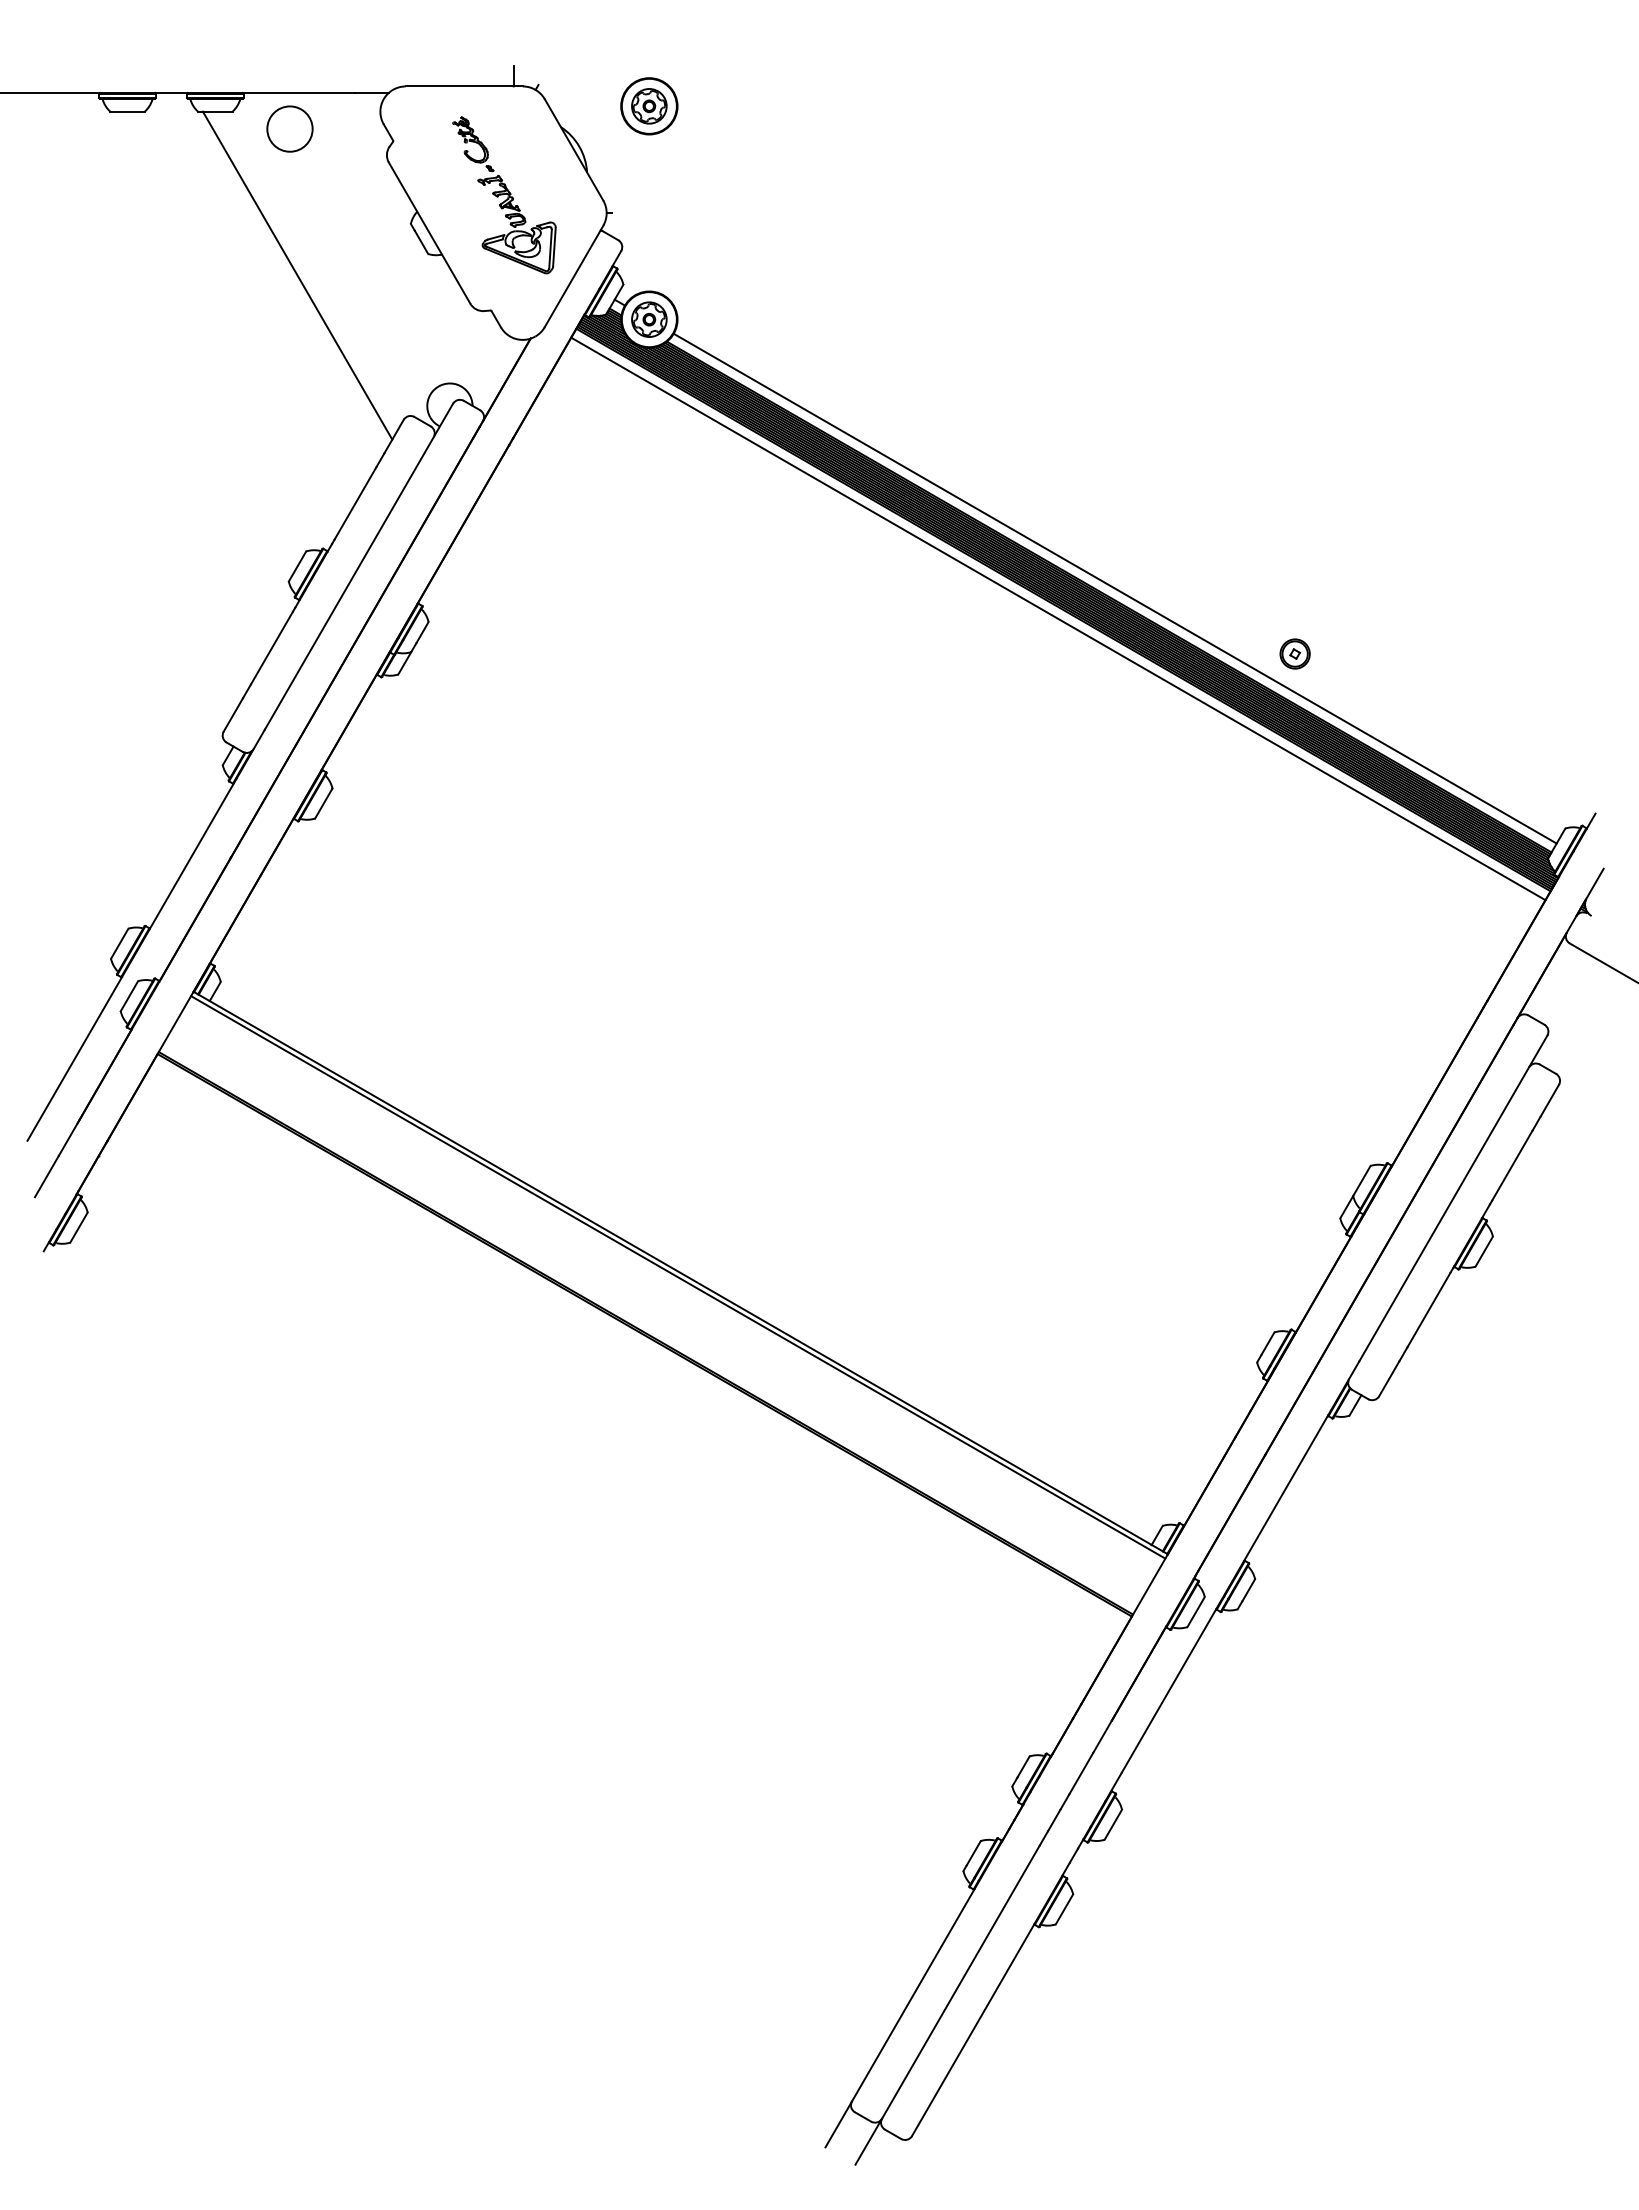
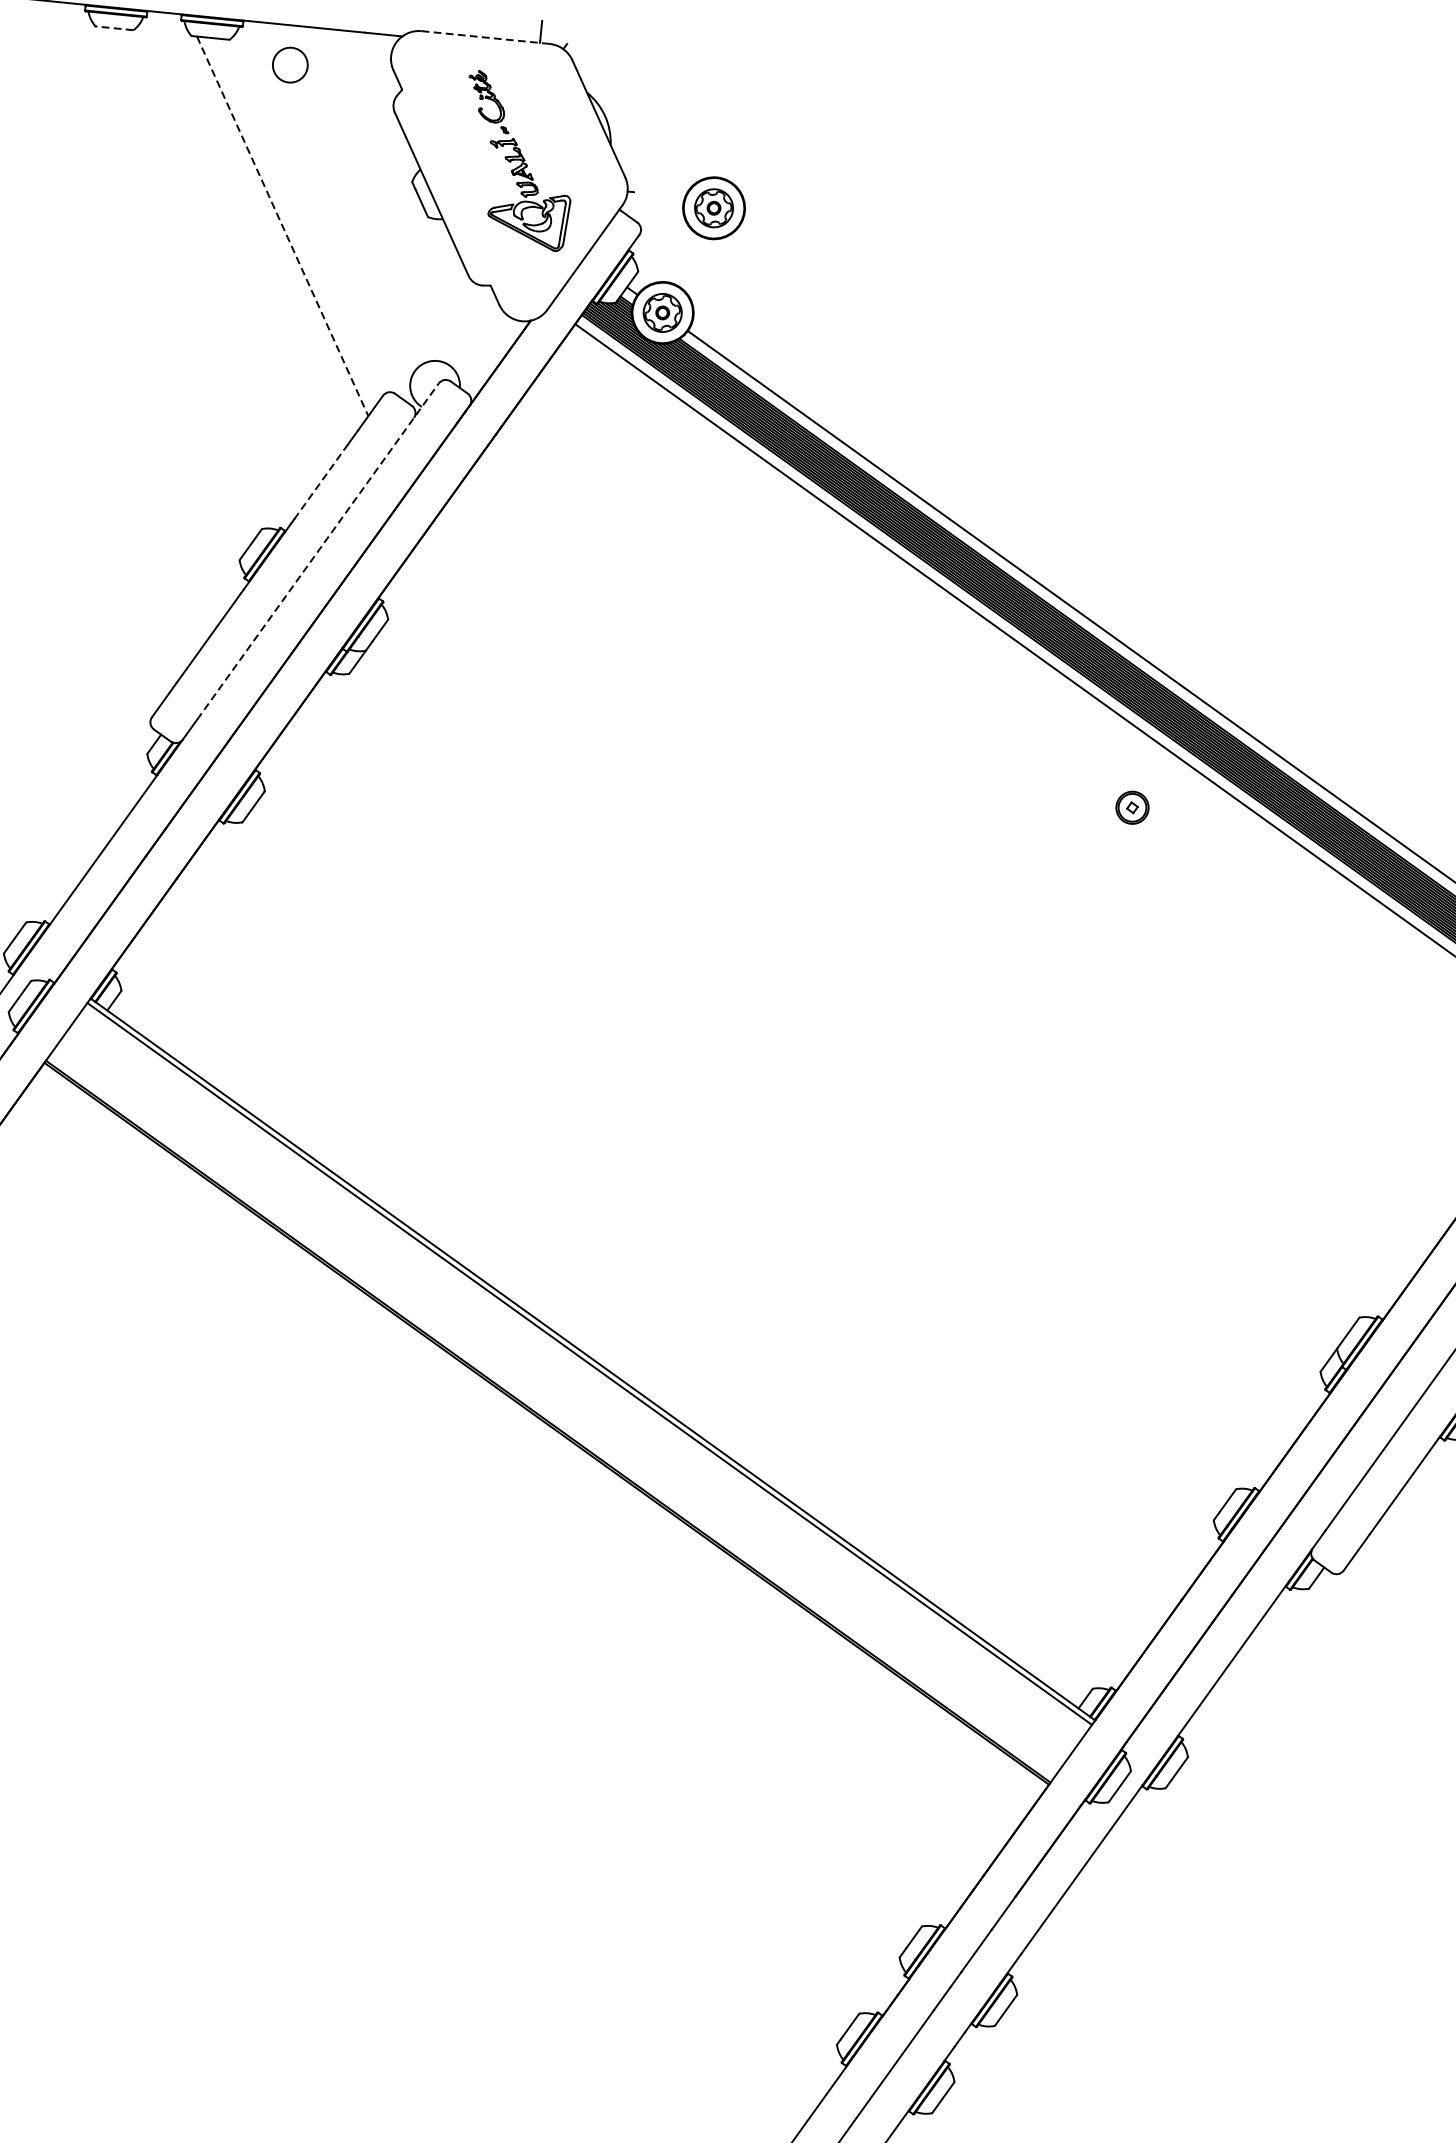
line: (464, 86) -> (485, 37), solid -> dashed
part: (649, 106) -> (714, 208), moved
line: (127, 111) -> (114, 28), solid -> dashed
circle: (289, 128) -> (289, 64), size x0.7
line: (297, 276) -> (282, 227), solid -> dashed
line: (355, 503) -> (321, 481), solid -> dashed
line: (359, 566) -> (318, 551), solid -> dashed
part: (1294, 653) -> (1131, 807), moved

